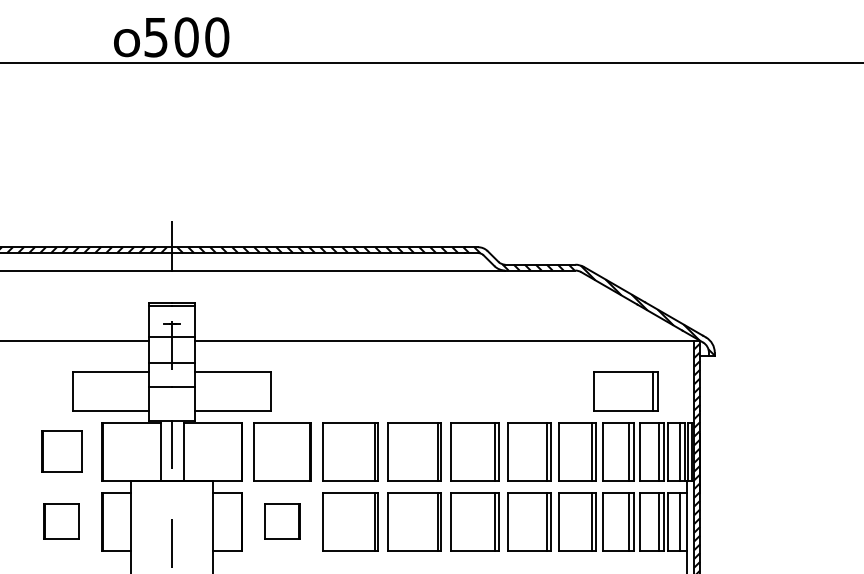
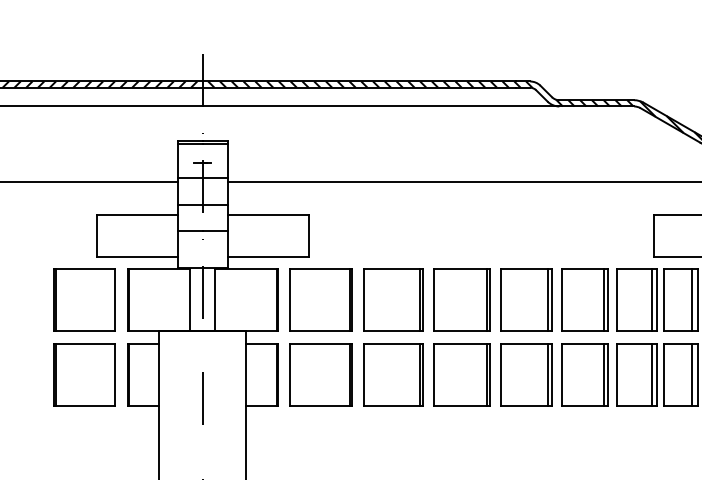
part: (61, 451) -> (84, 300), size x1.43
part: (61, 521) -> (84, 374), size x1.67
part: (282, 521) -> (320, 374), size x1.67

